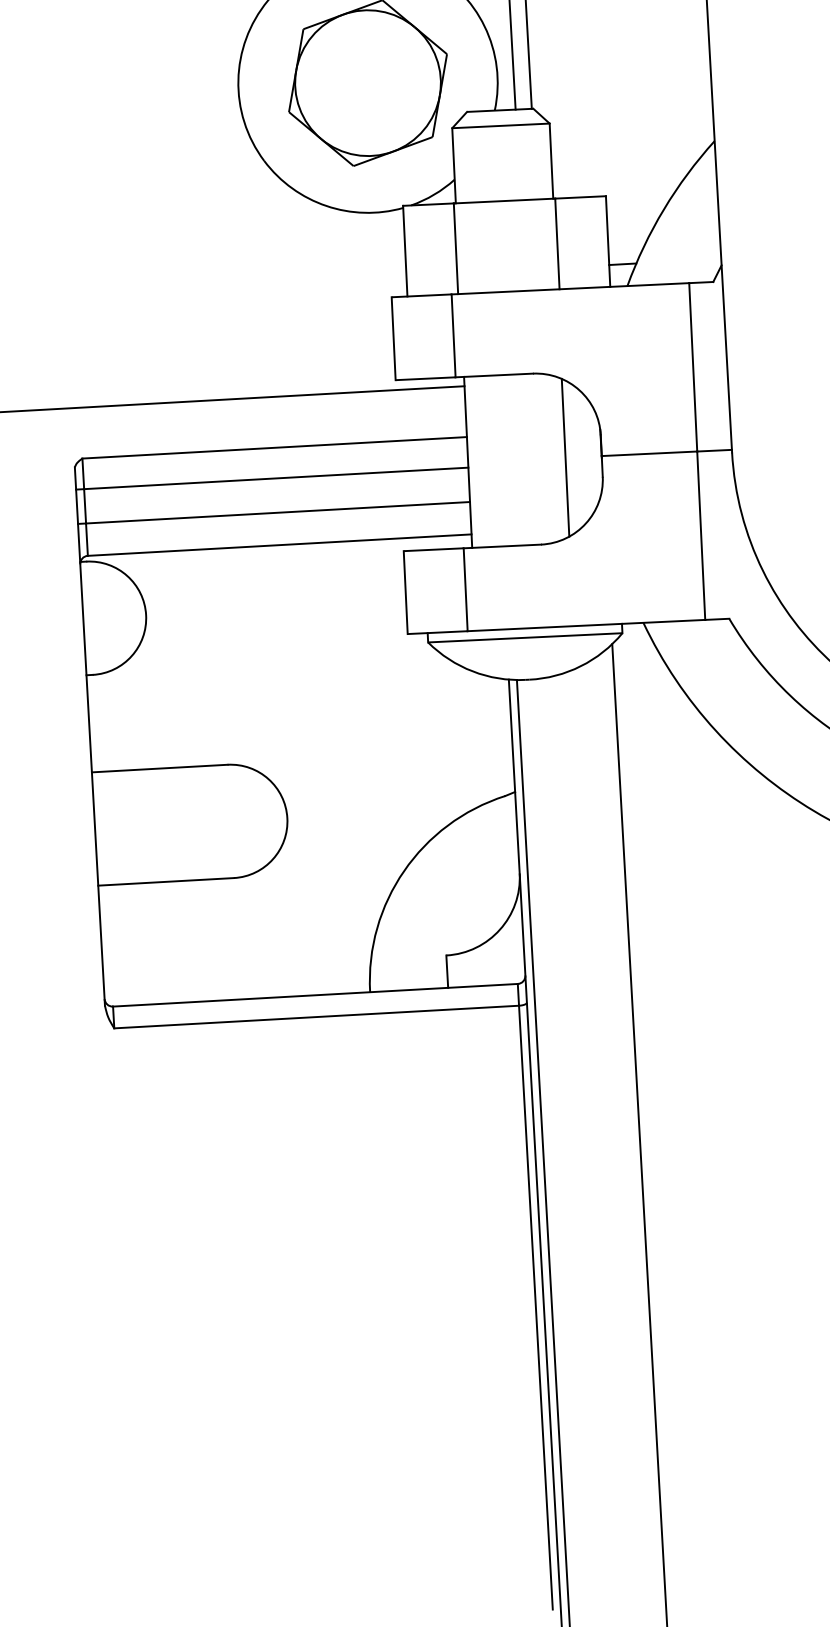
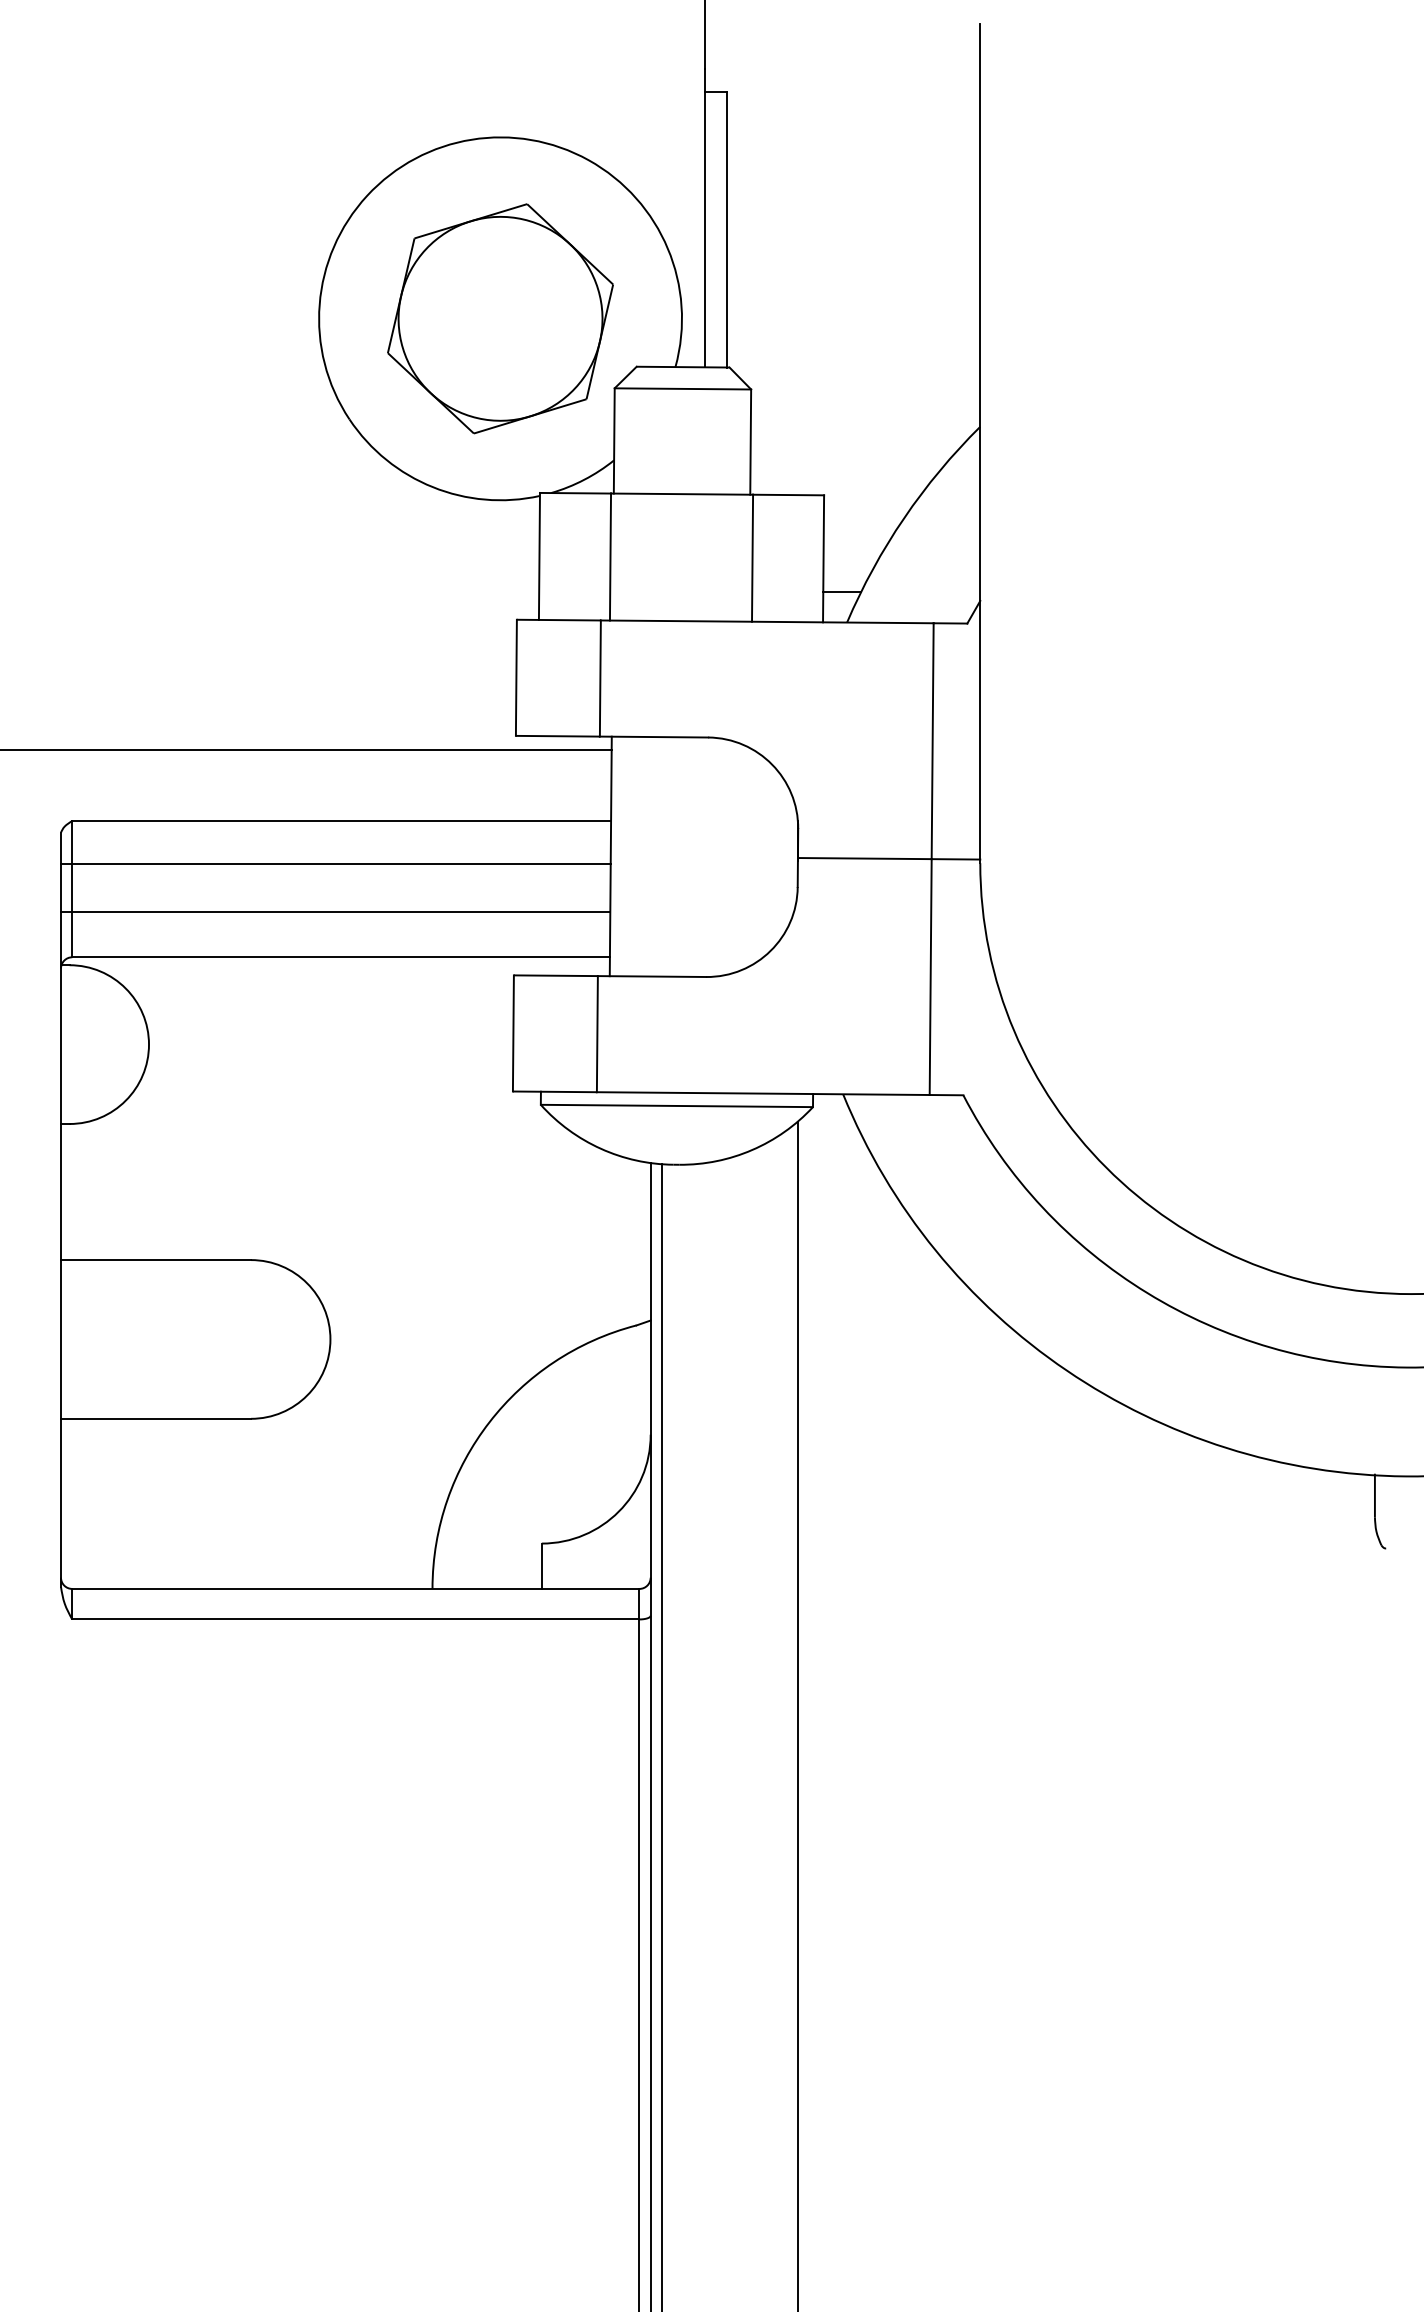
line: (565, 457) -> (747, 857), removed

